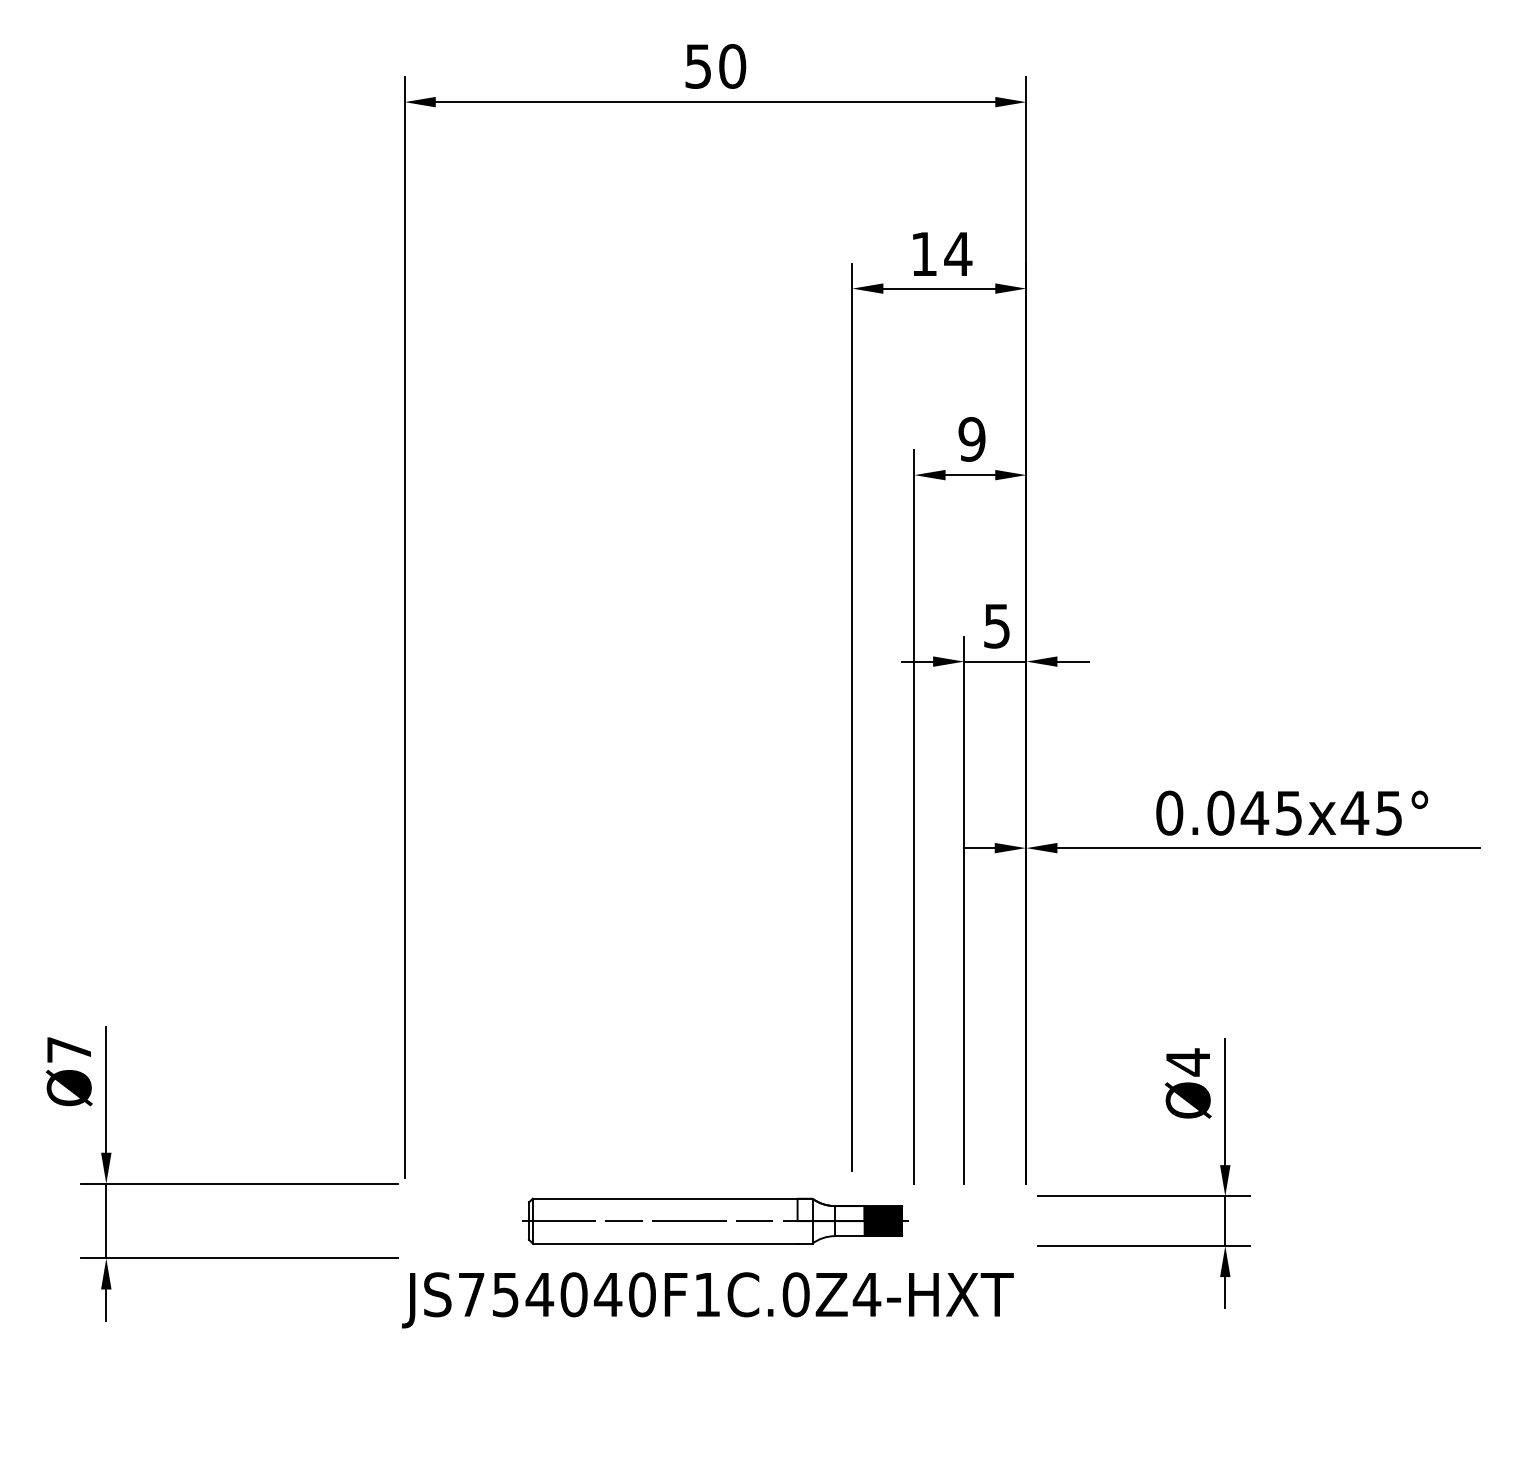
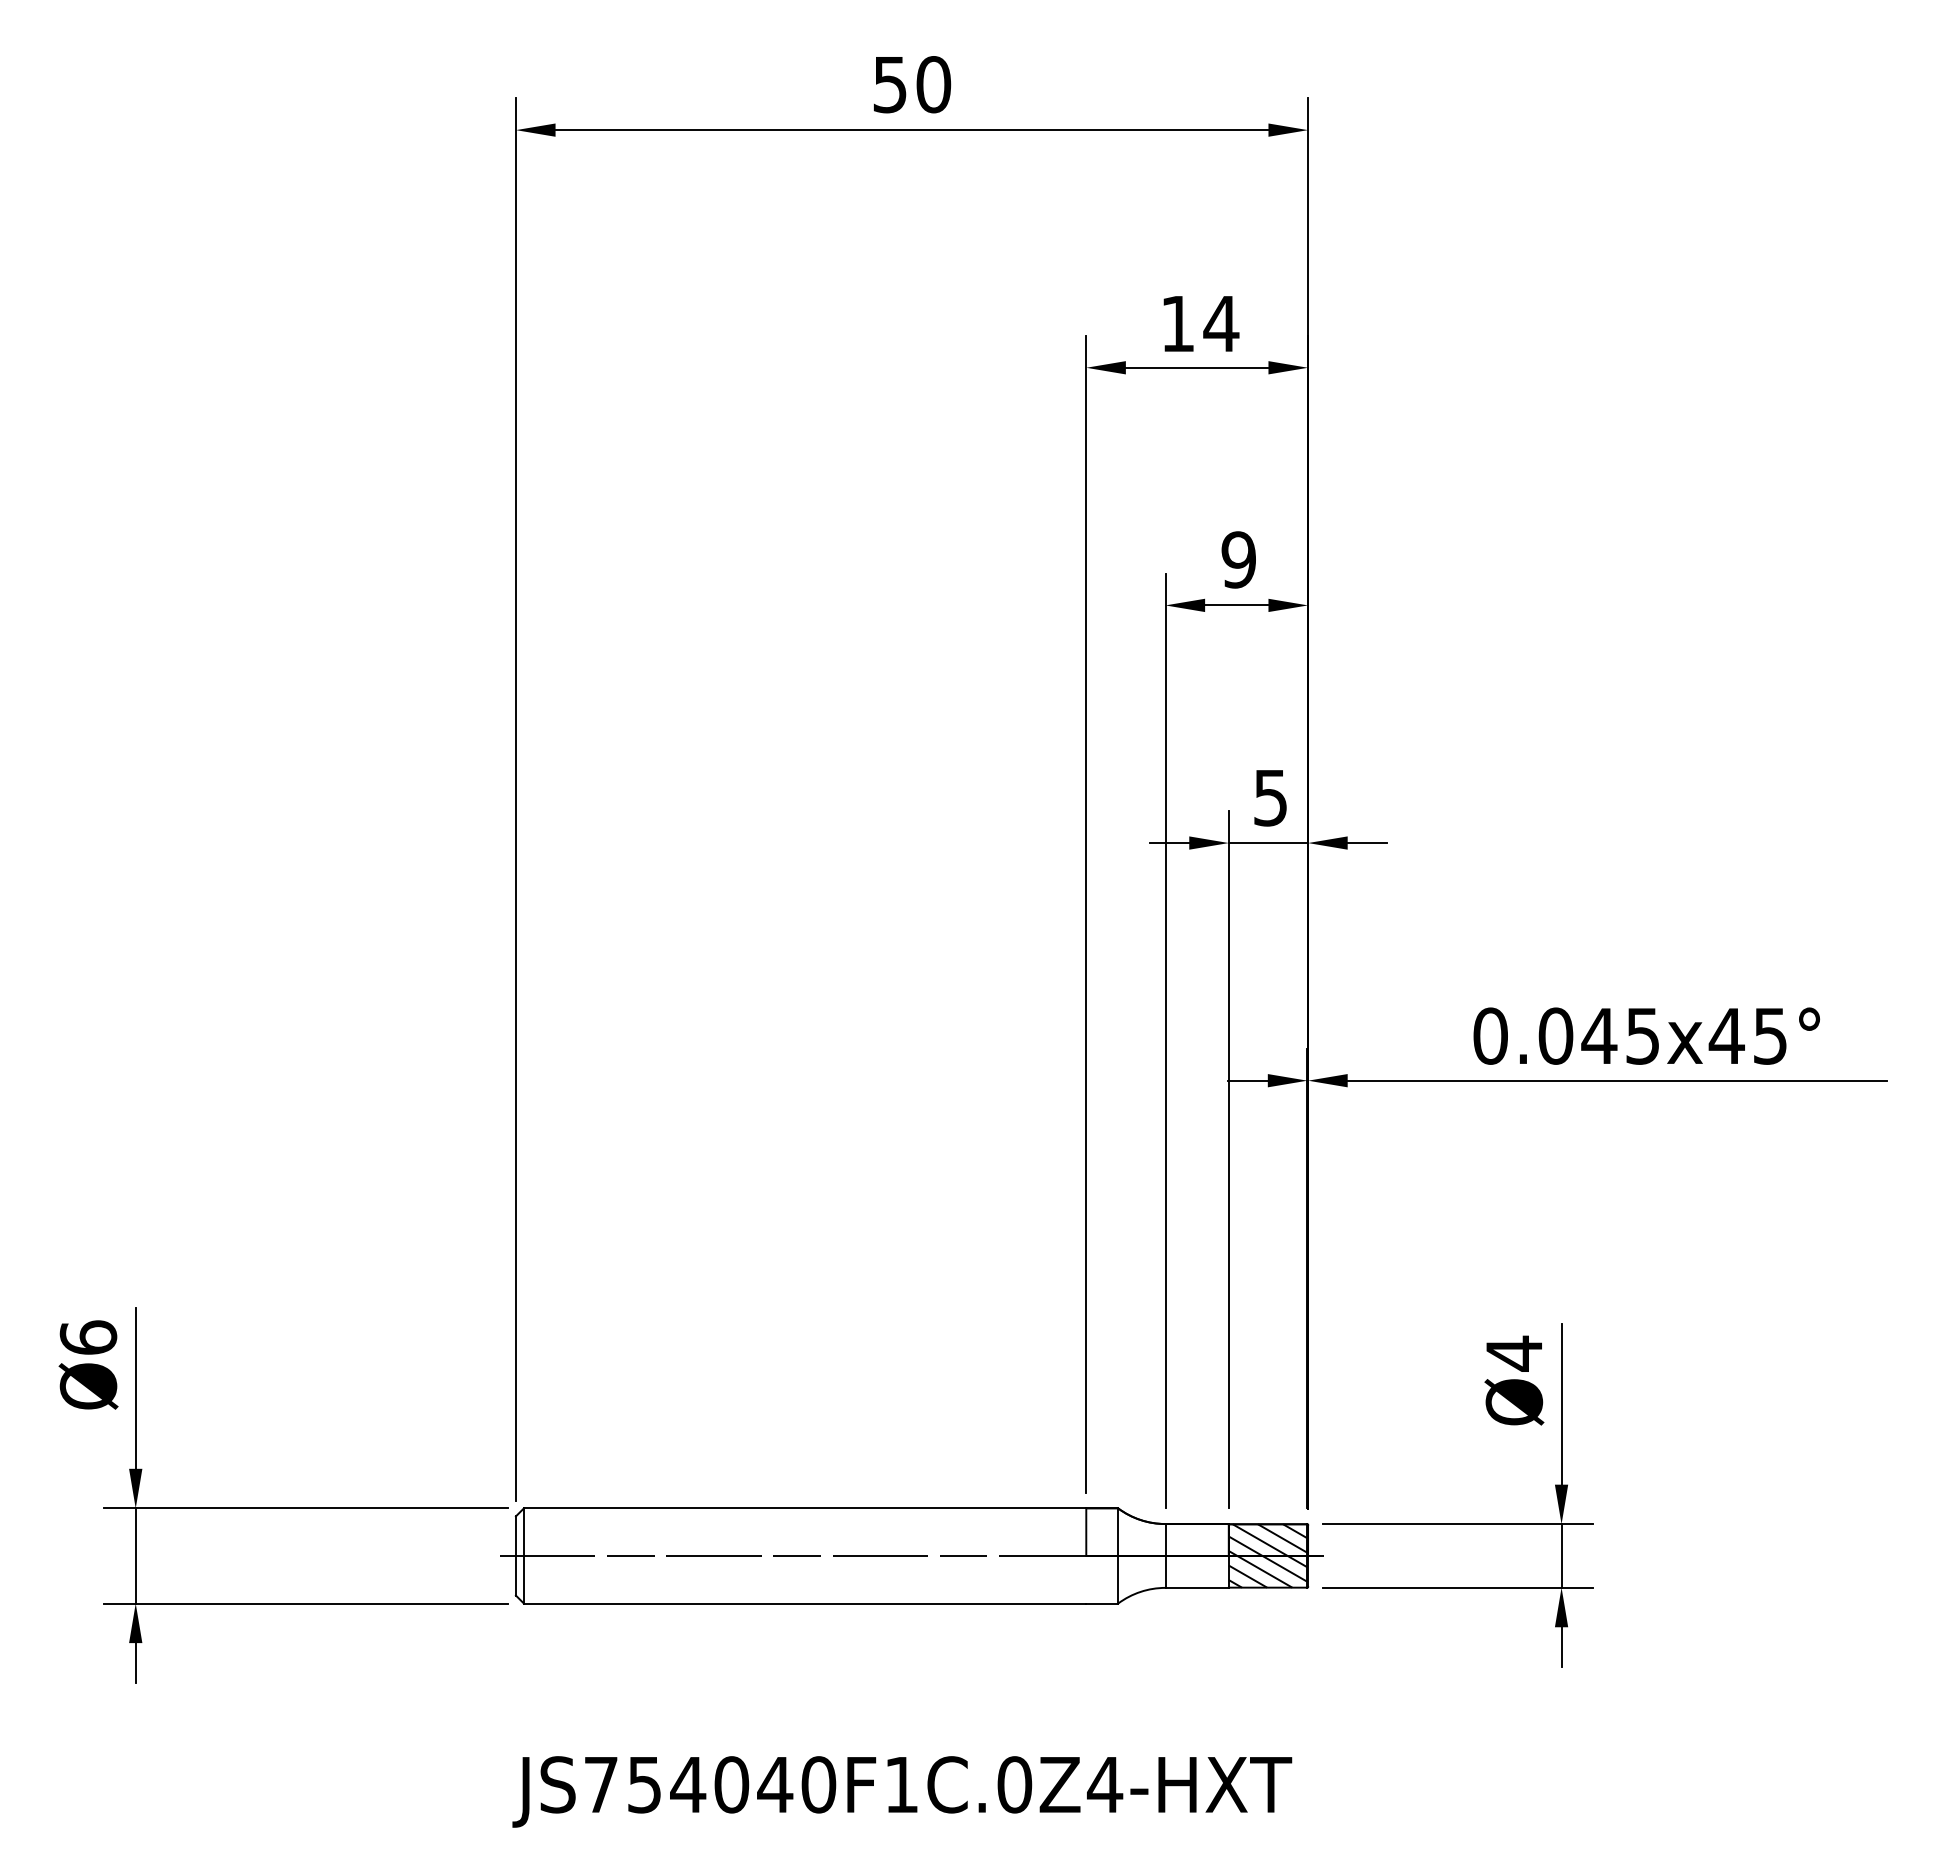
text: (69, 1049) -> (88, 1337), Ø7 -> Ø6
part: (715, 1220) -> (911, 1555), size x1.67
text: (708, 1300) -> (902, 1791), moved

